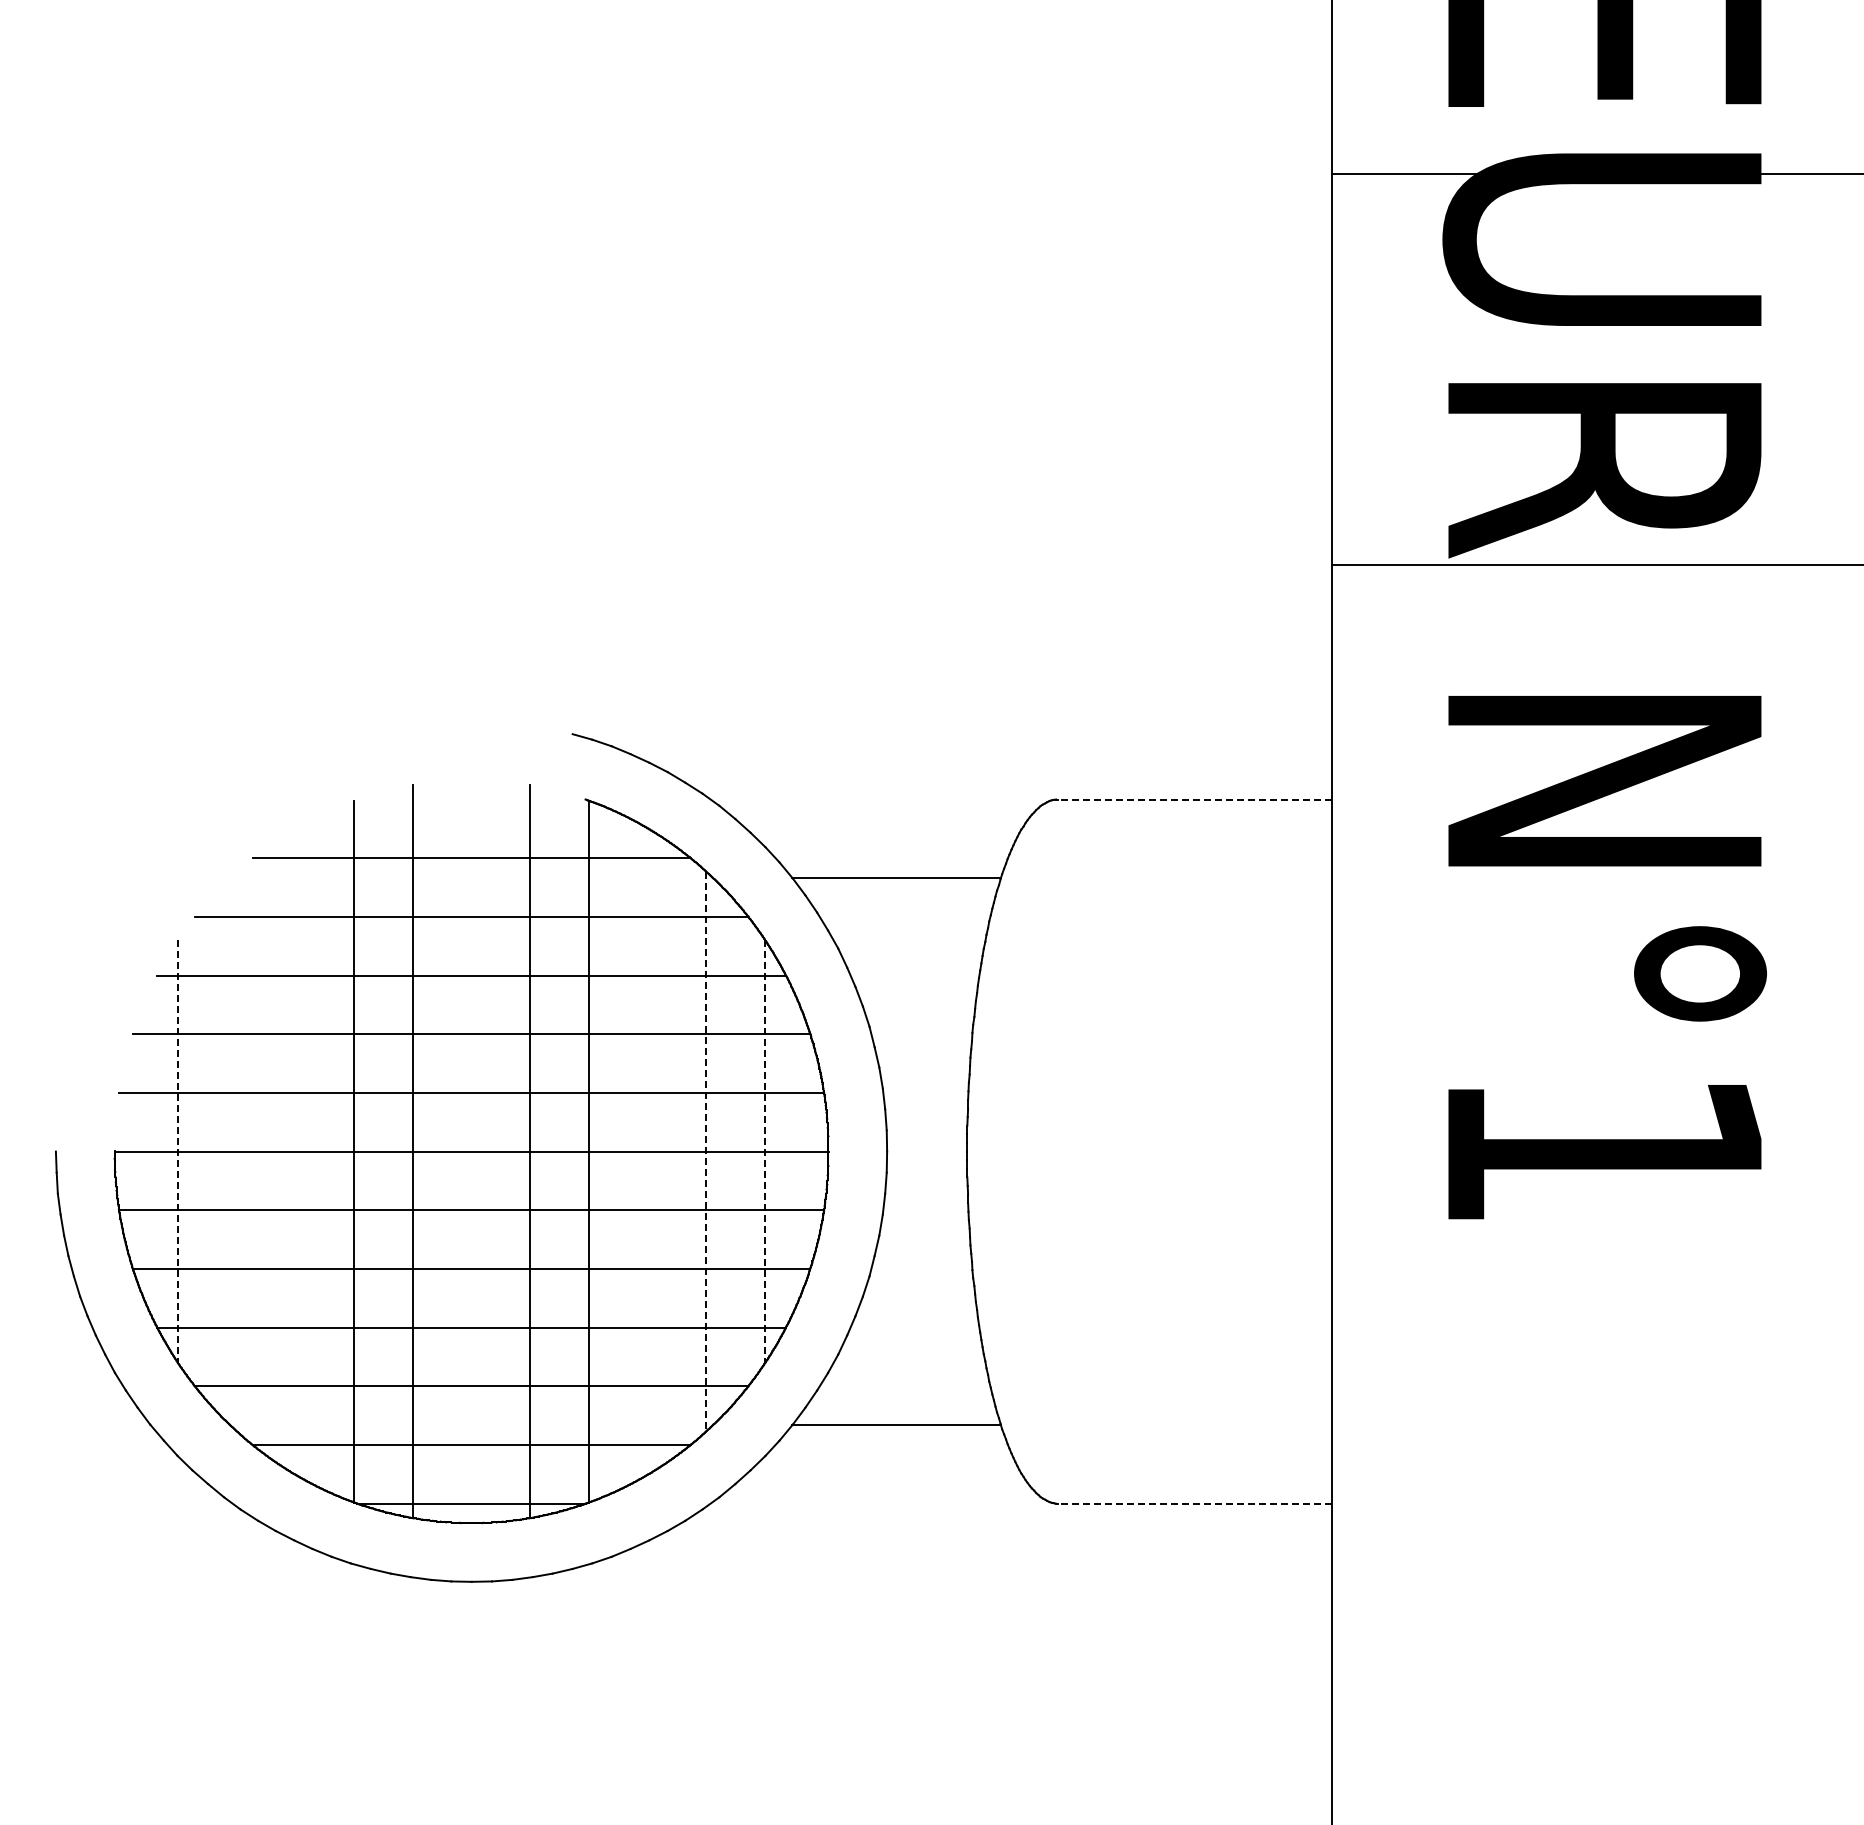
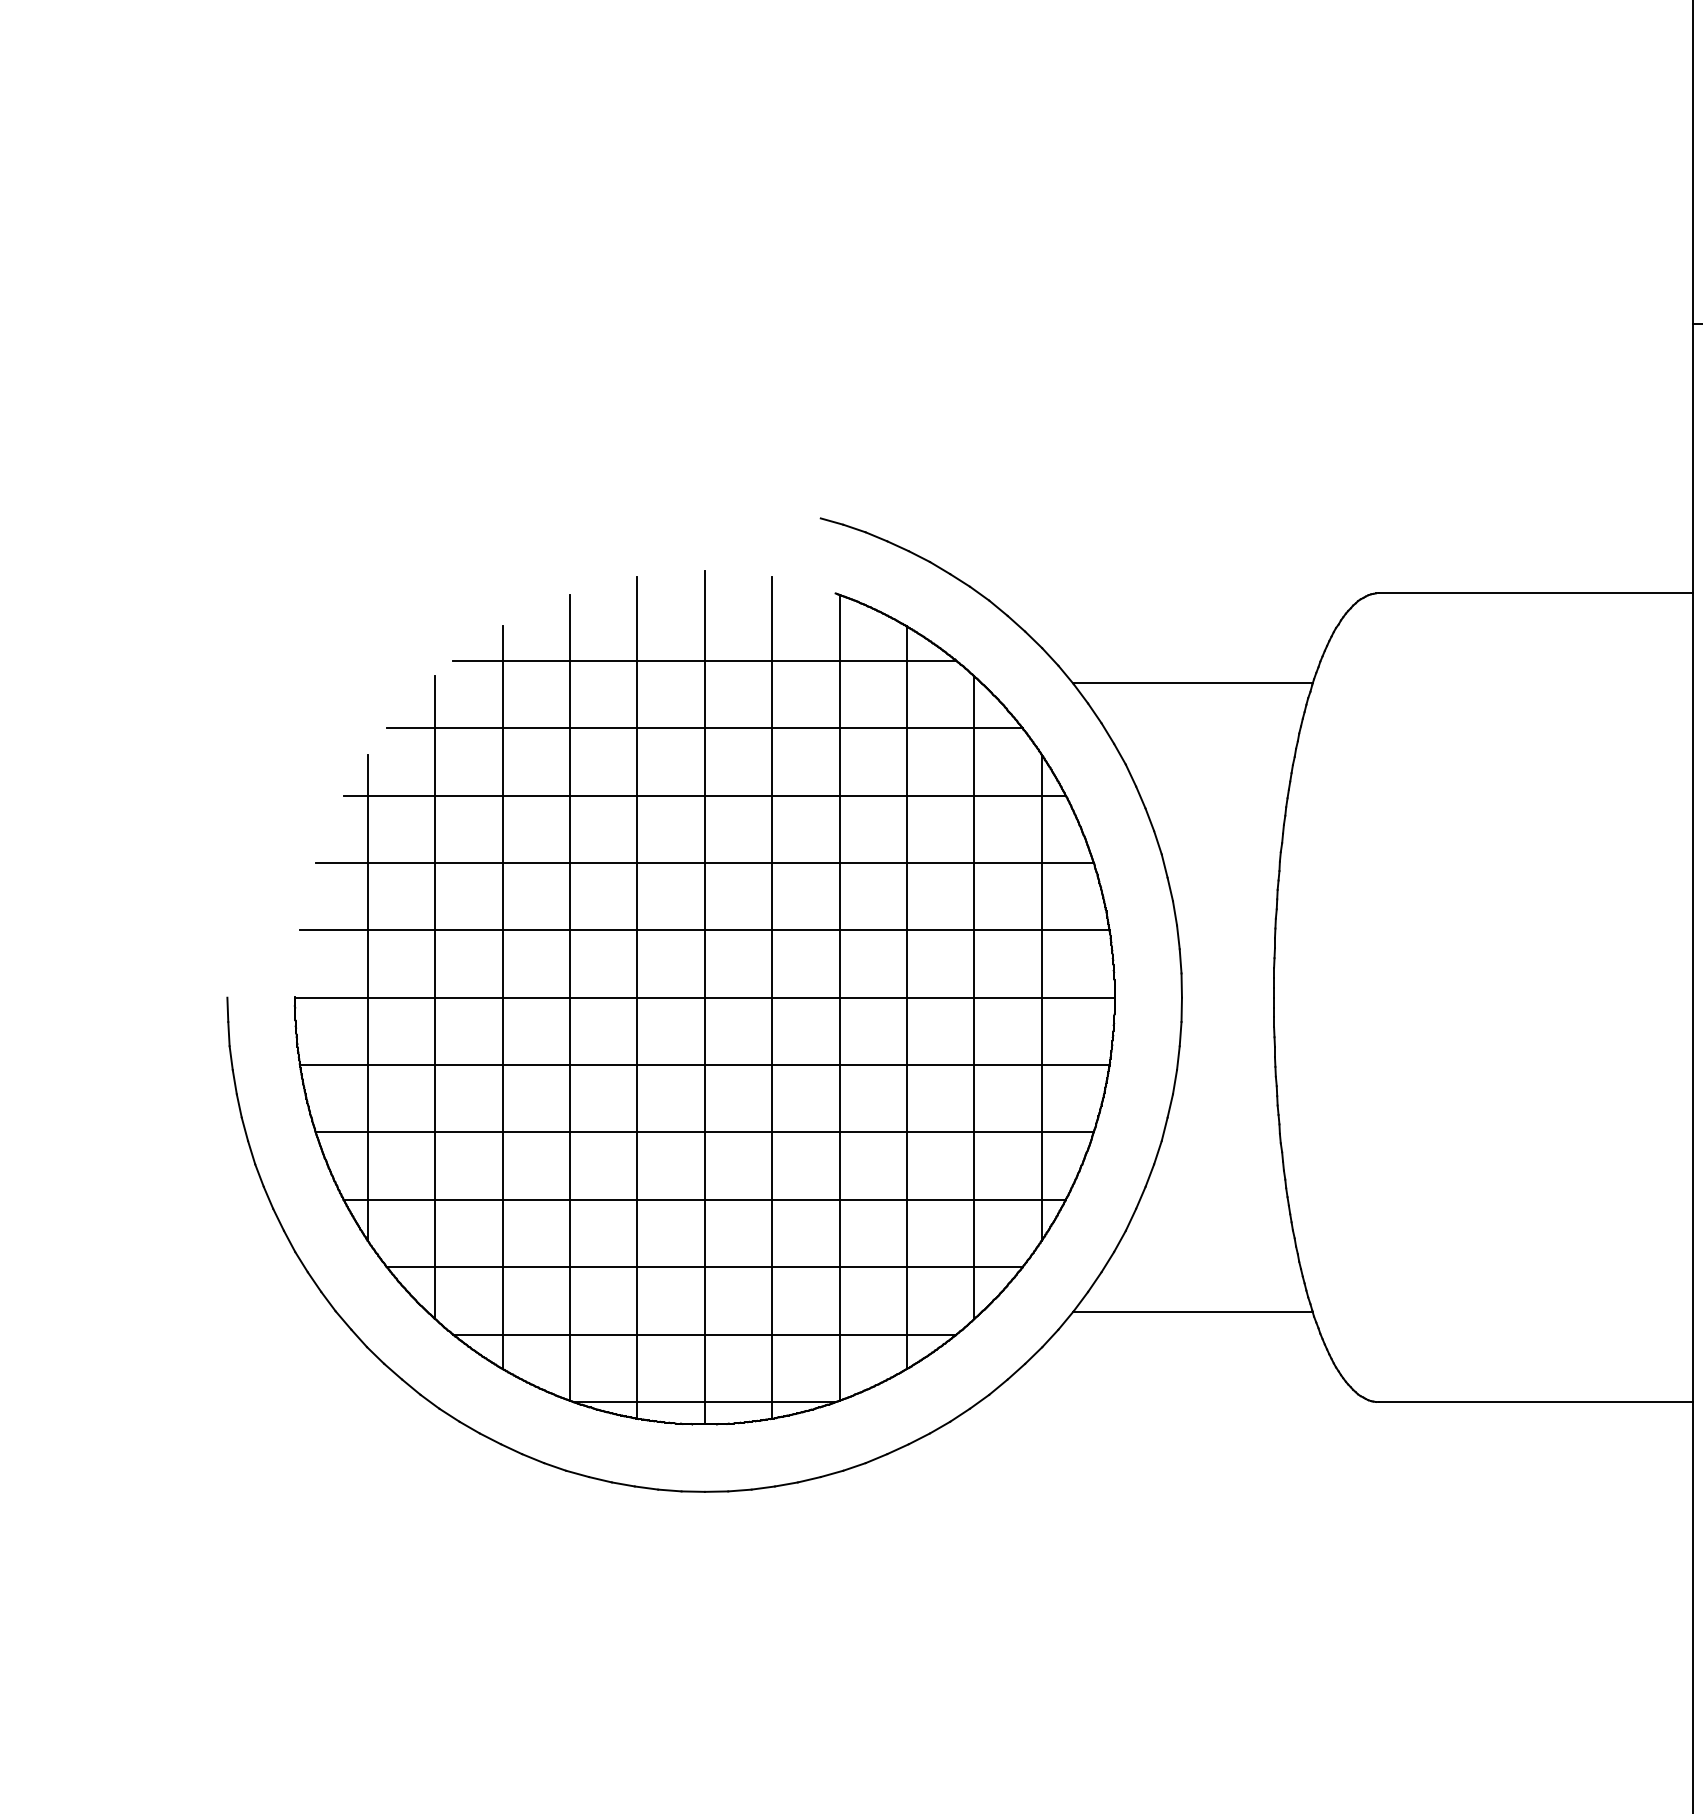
line: (1195, 799) -> (1536, 593), dashed -> solid
line: (178, 1151) -> (368, 997), dashed -> solid
line: (236, 1151) -> (434, 997), added
line: (295, 1151) -> (502, 997), added
line: (471, 1151) -> (704, 997), added
line: (647, 1151) -> (906, 997), added
line: (706, 1151) -> (974, 997), dashed -> solid
line: (765, 1151) -> (1042, 997), dashed -> solid
line: (1195, 1503) -> (1536, 1401), dashed -> solid

